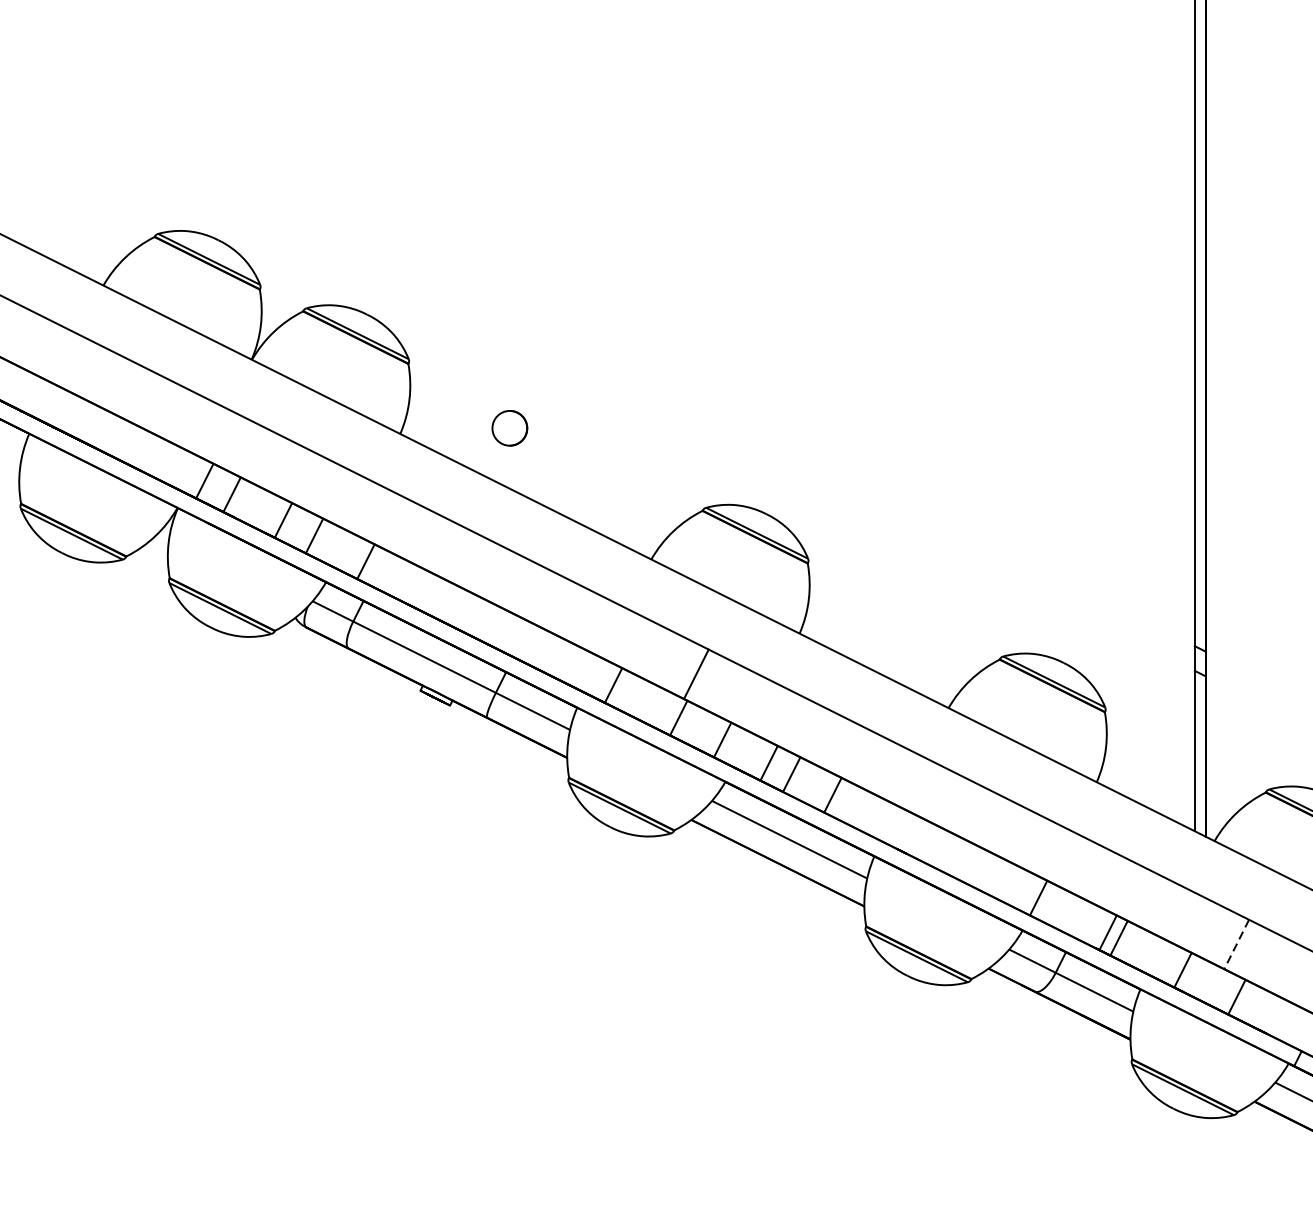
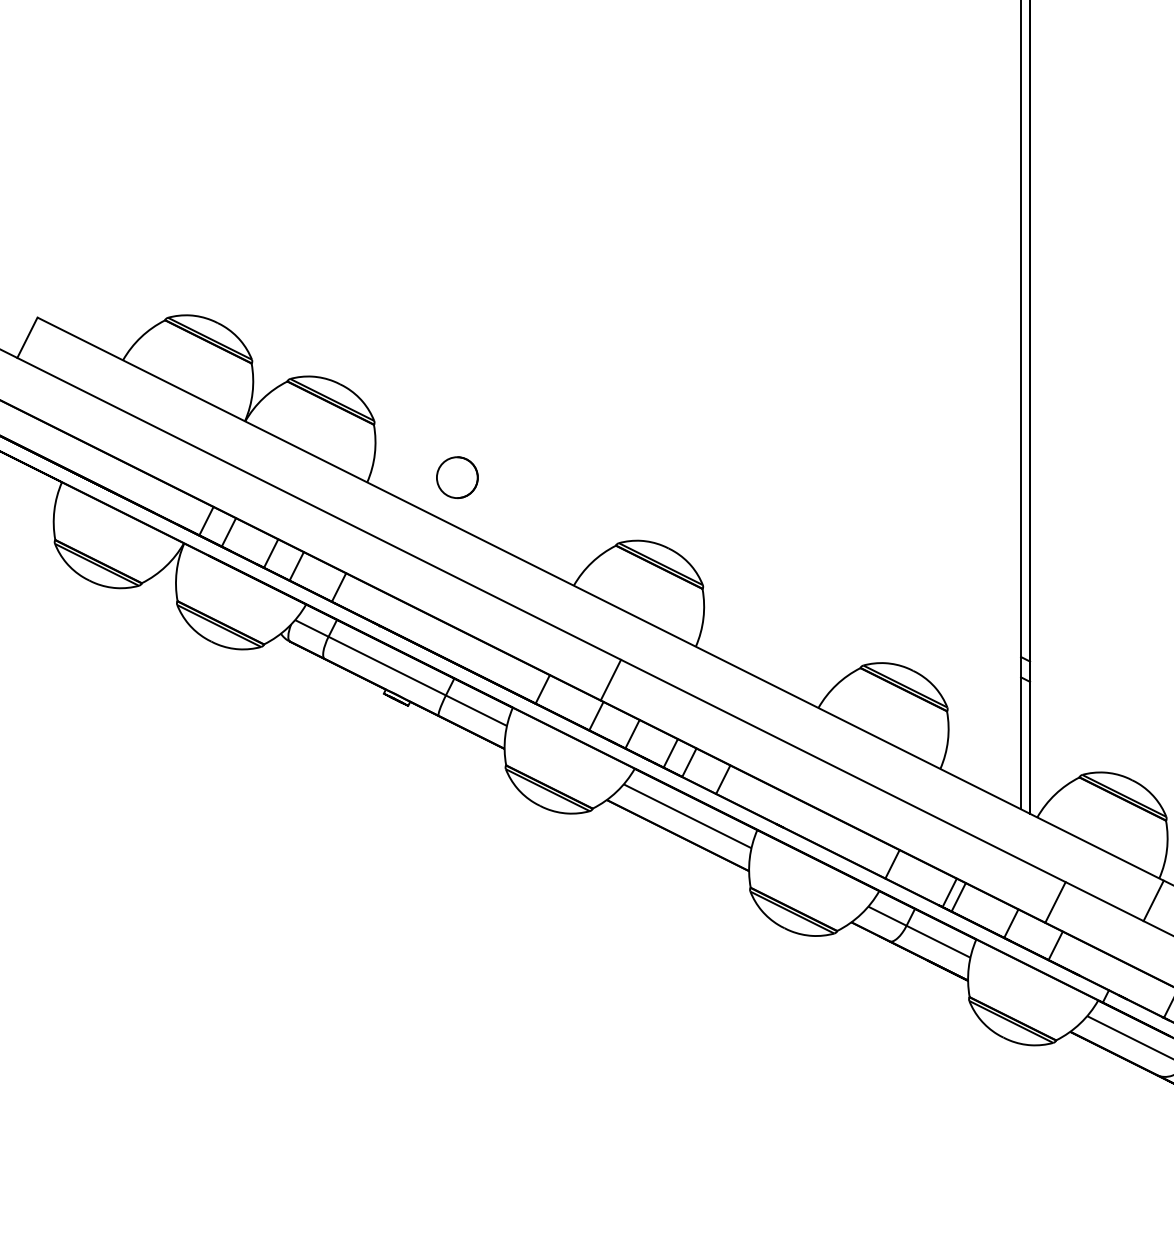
part: (509, 427) -> (457, 477), size x1.43
line: (1236, 944) -> (1055, 902), dashed -> solid

